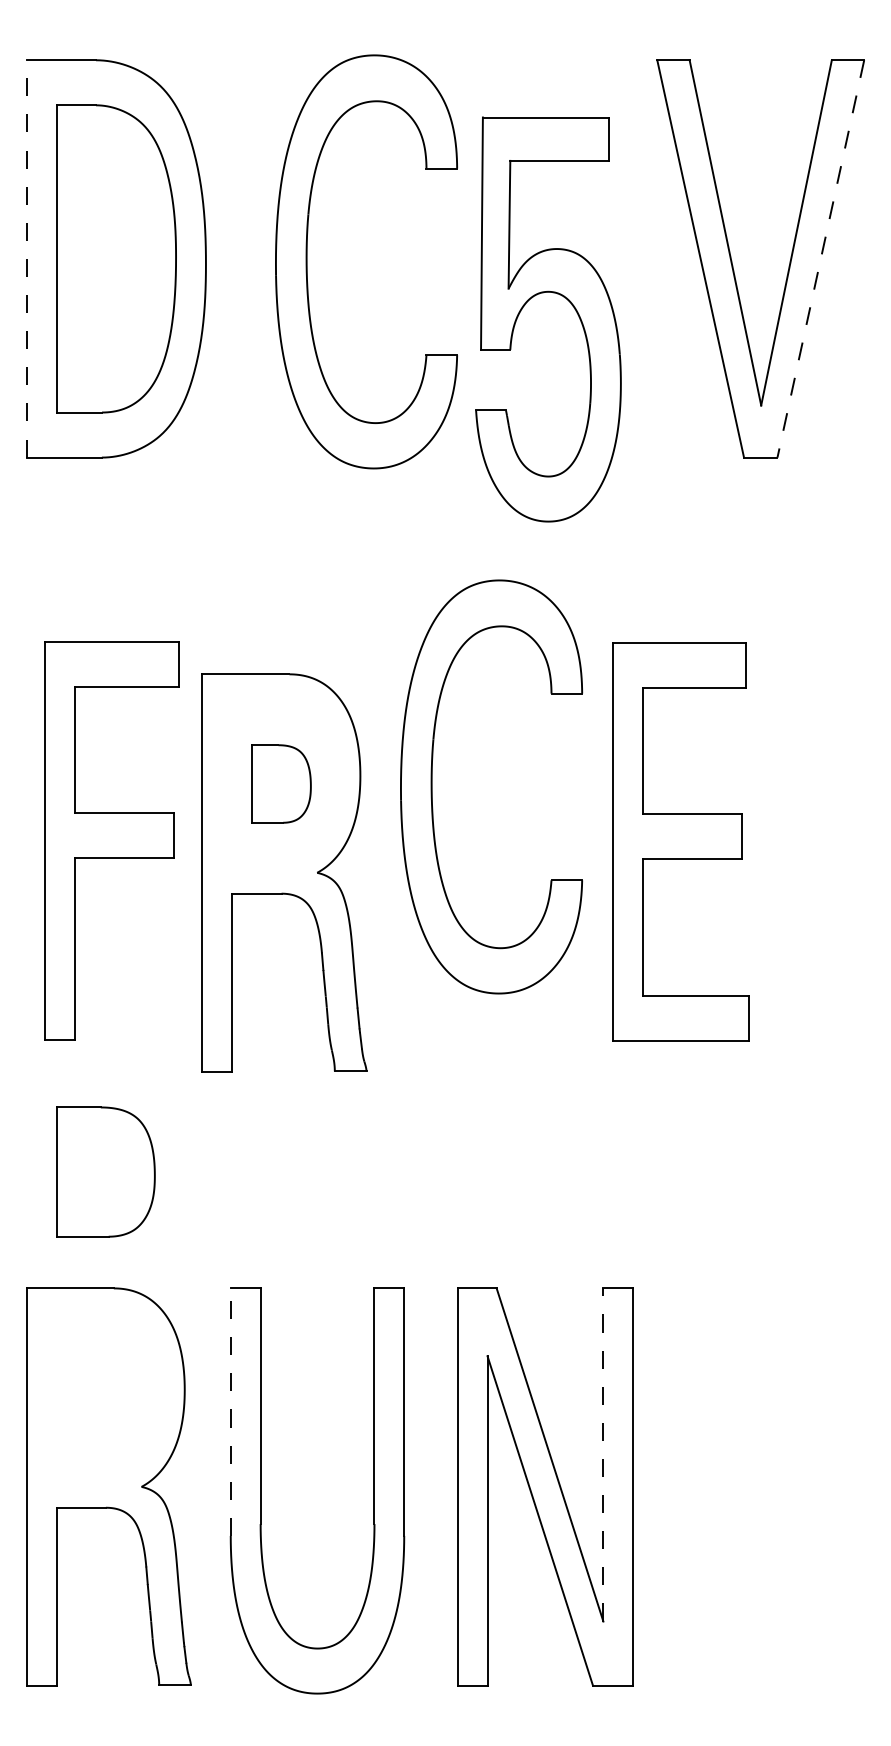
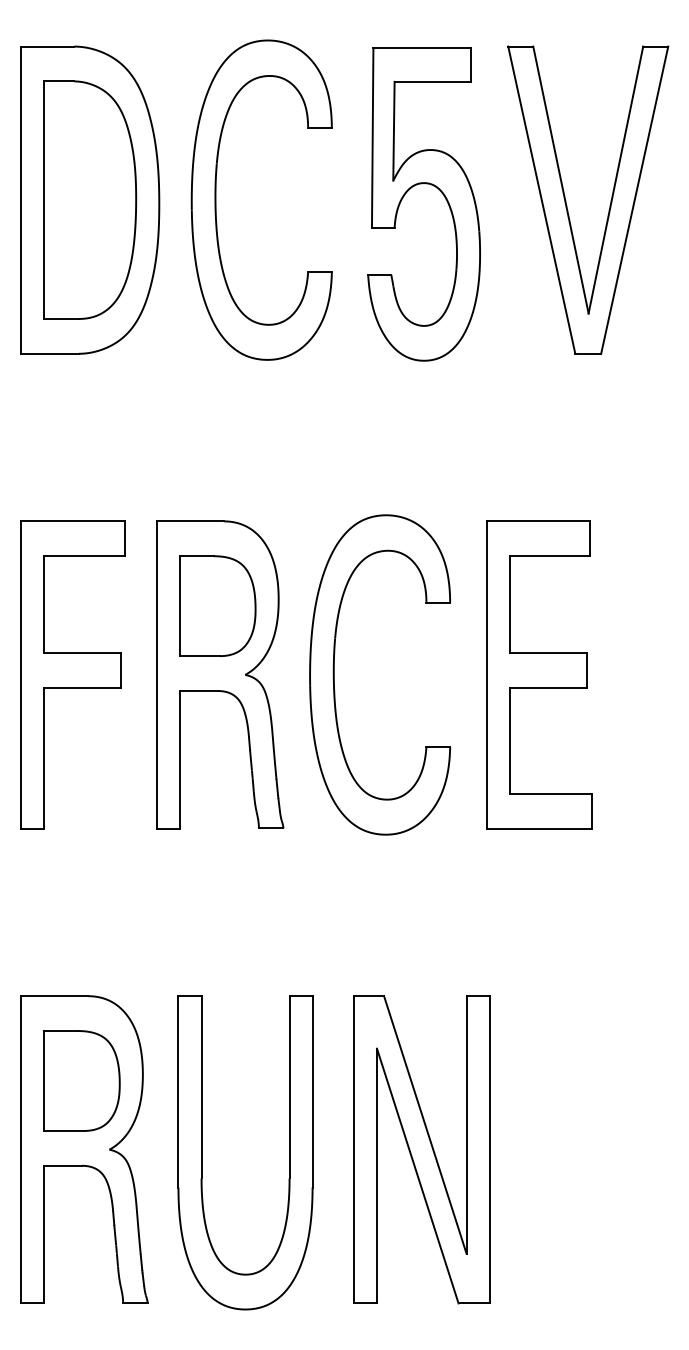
line: (26, 258) -> (20, 199), dashed -> solid
line: (820, 259) -> (634, 200), dashed -> solid
part: (307, 261) -> (216, 199), moved
part: (537, 295) -> (415, 185), moved
part: (281, 783) -> (217, 605), size x1.67
part: (432, 786) -> (334, 674), moved
part: (111, 840) -> (72, 674), moved
part: (680, 841) -> (539, 674), moved
part: (105, 1171) -> (81, 1080), moved
line: (230, 1412) -> (178, 1092), dashed -> solid
line: (603, 1454) -> (466, 1124), dashed -> solid

